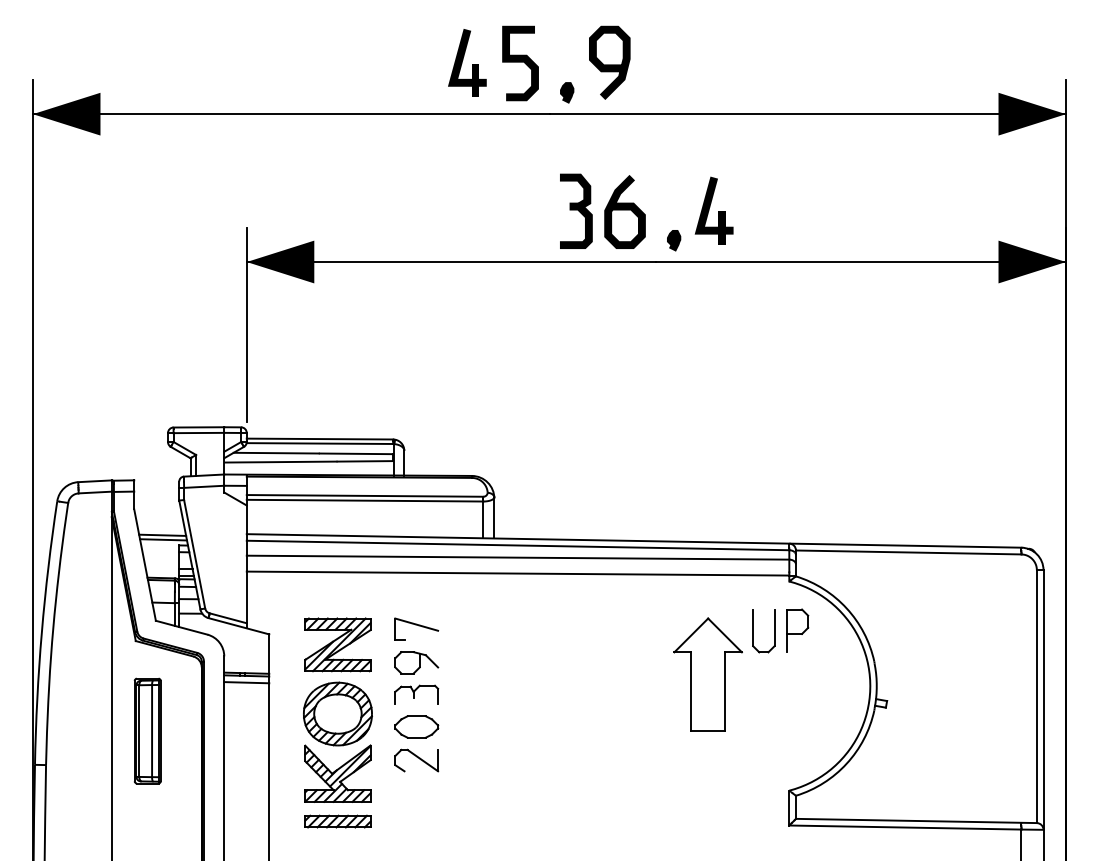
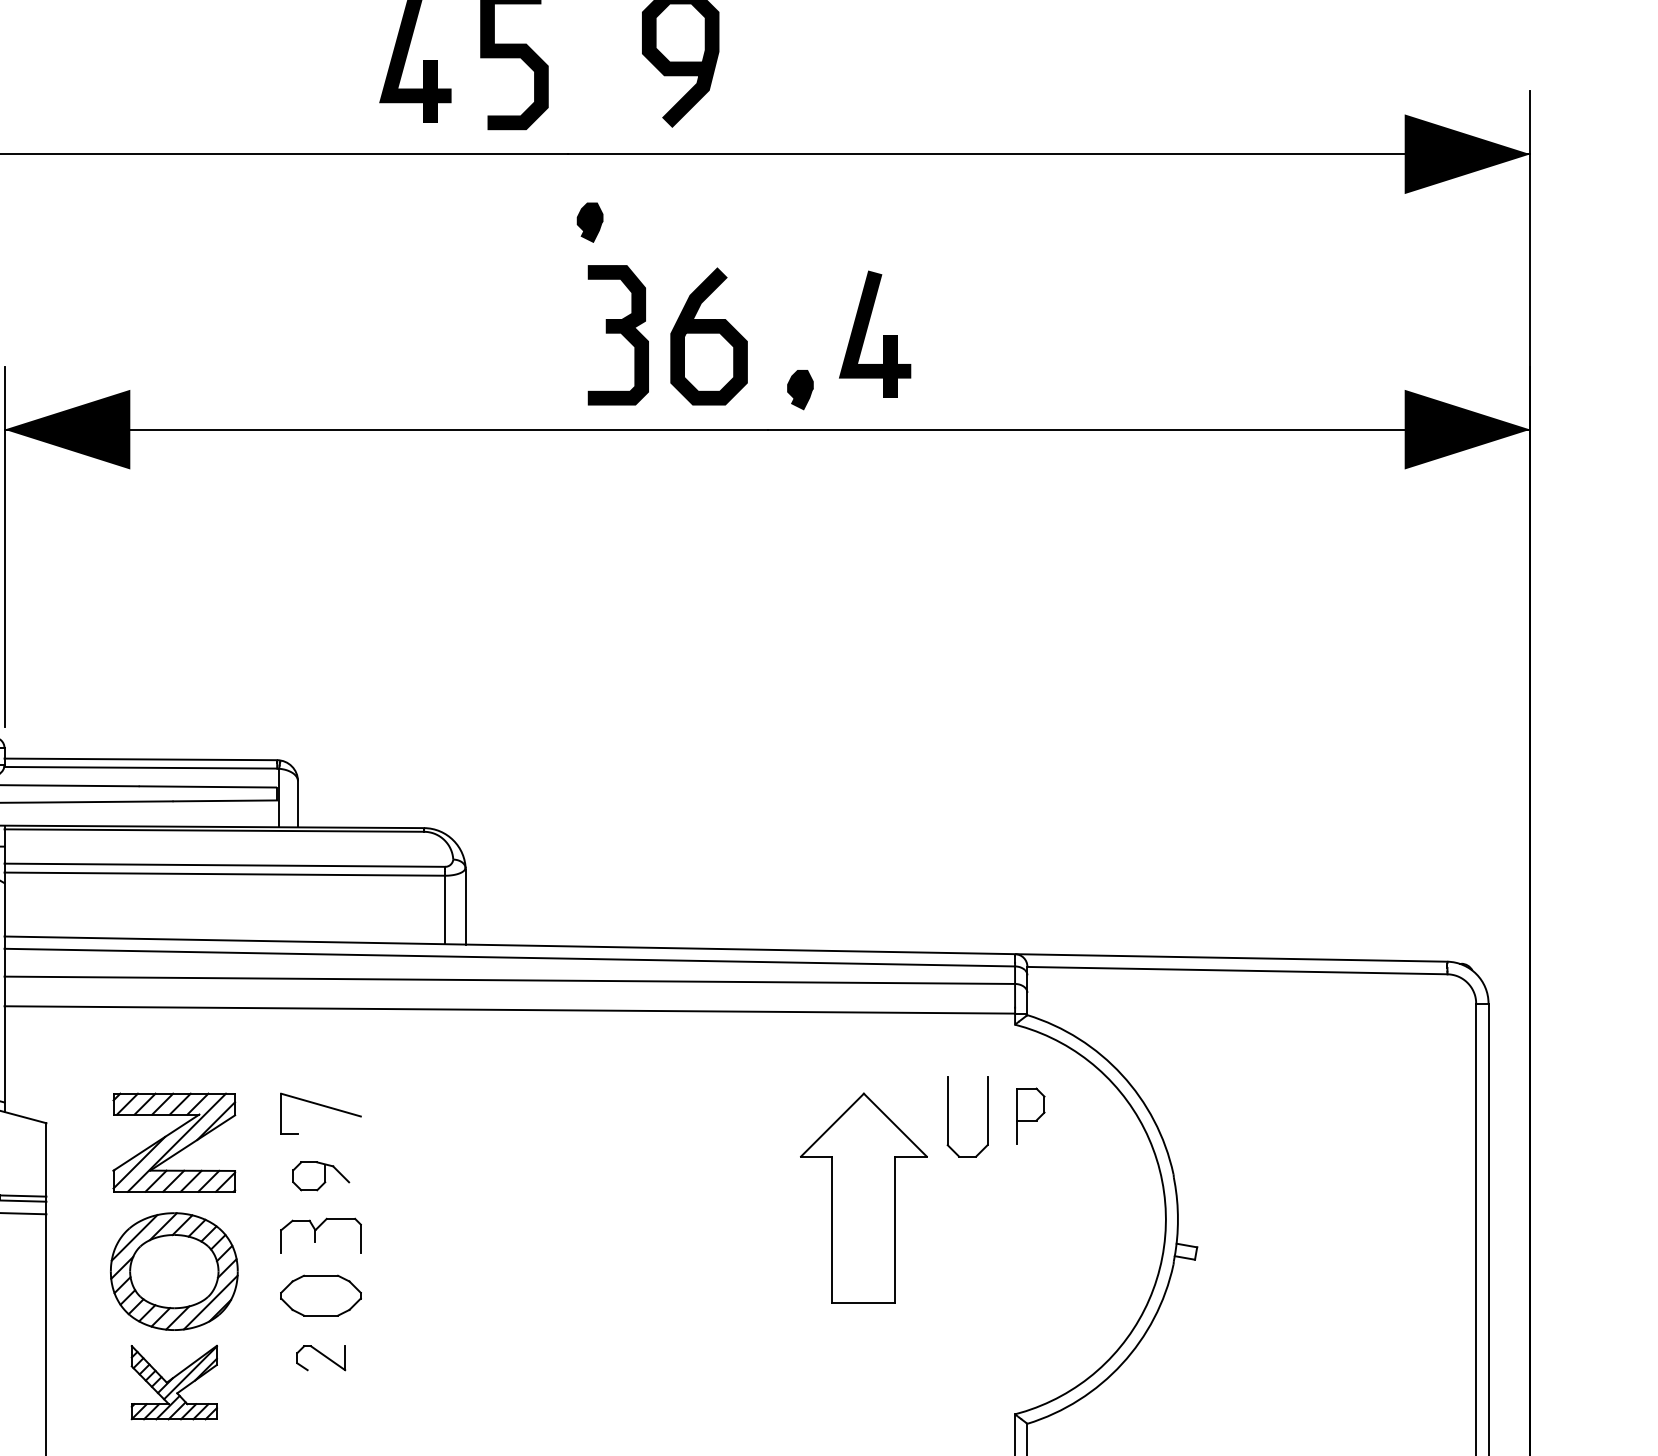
part: (567, 92) -> (590, 221), moved
part: (797, 630) -> (1030, 1115), size x0.7
part: (416, 662) -> (320, 1175), size x0.7
part: (416, 760) -> (320, 1358), size x0.6
part: (337, 773) -> (173, 1382), size x0.7

